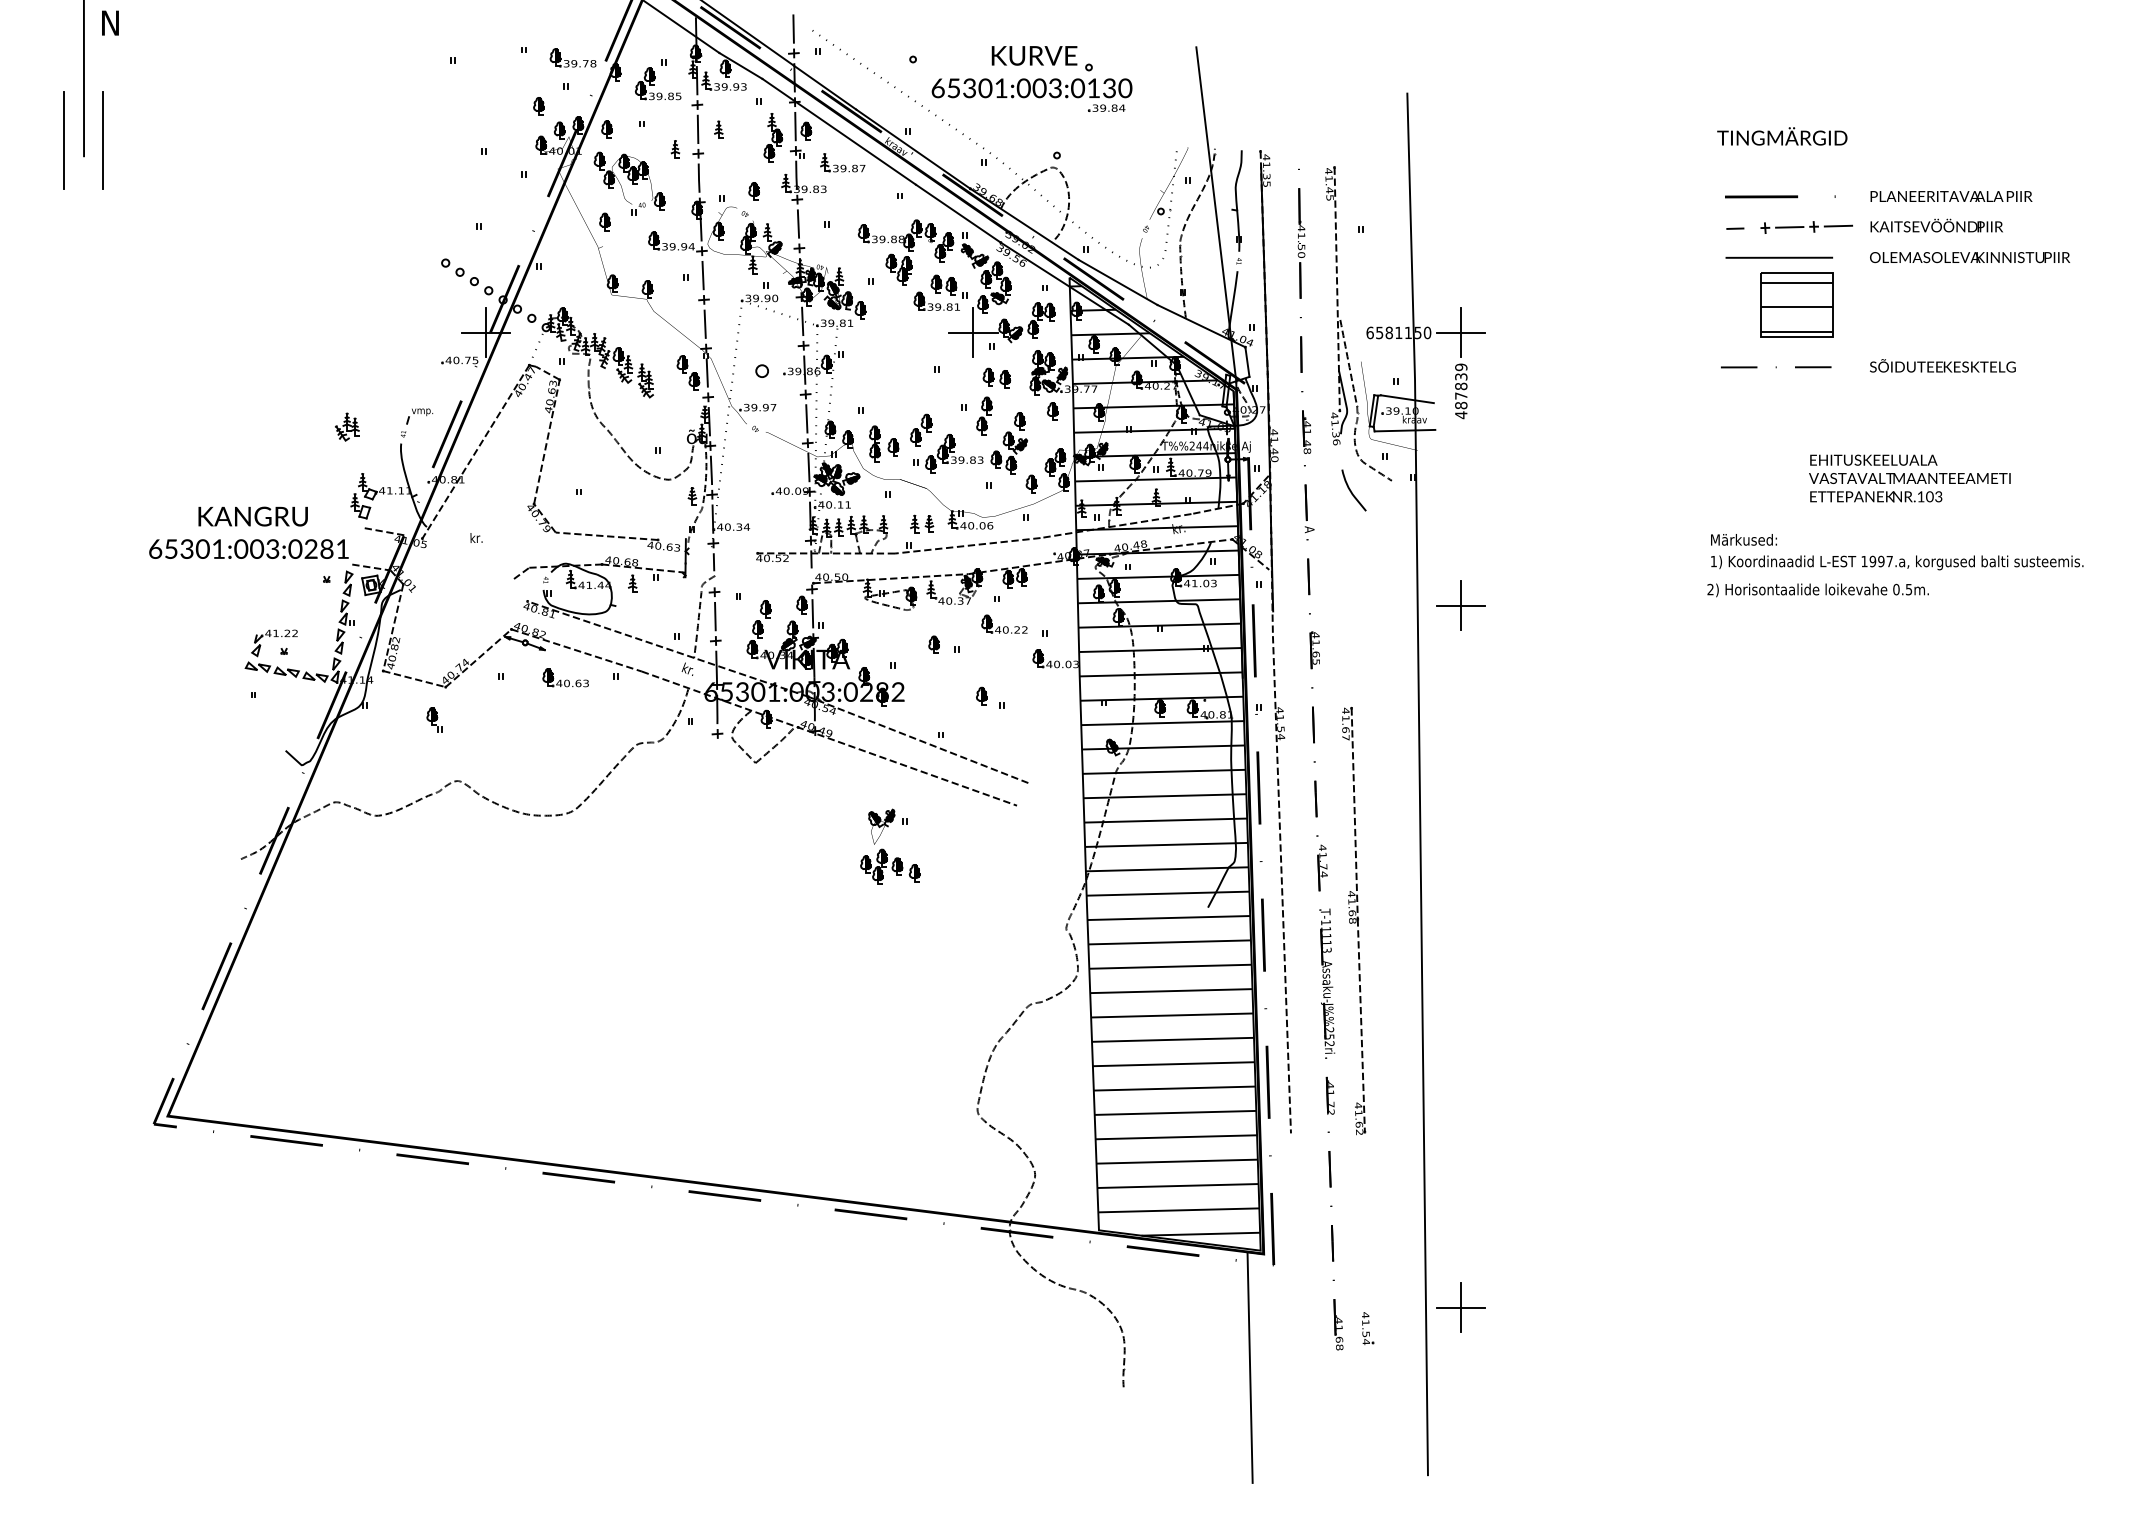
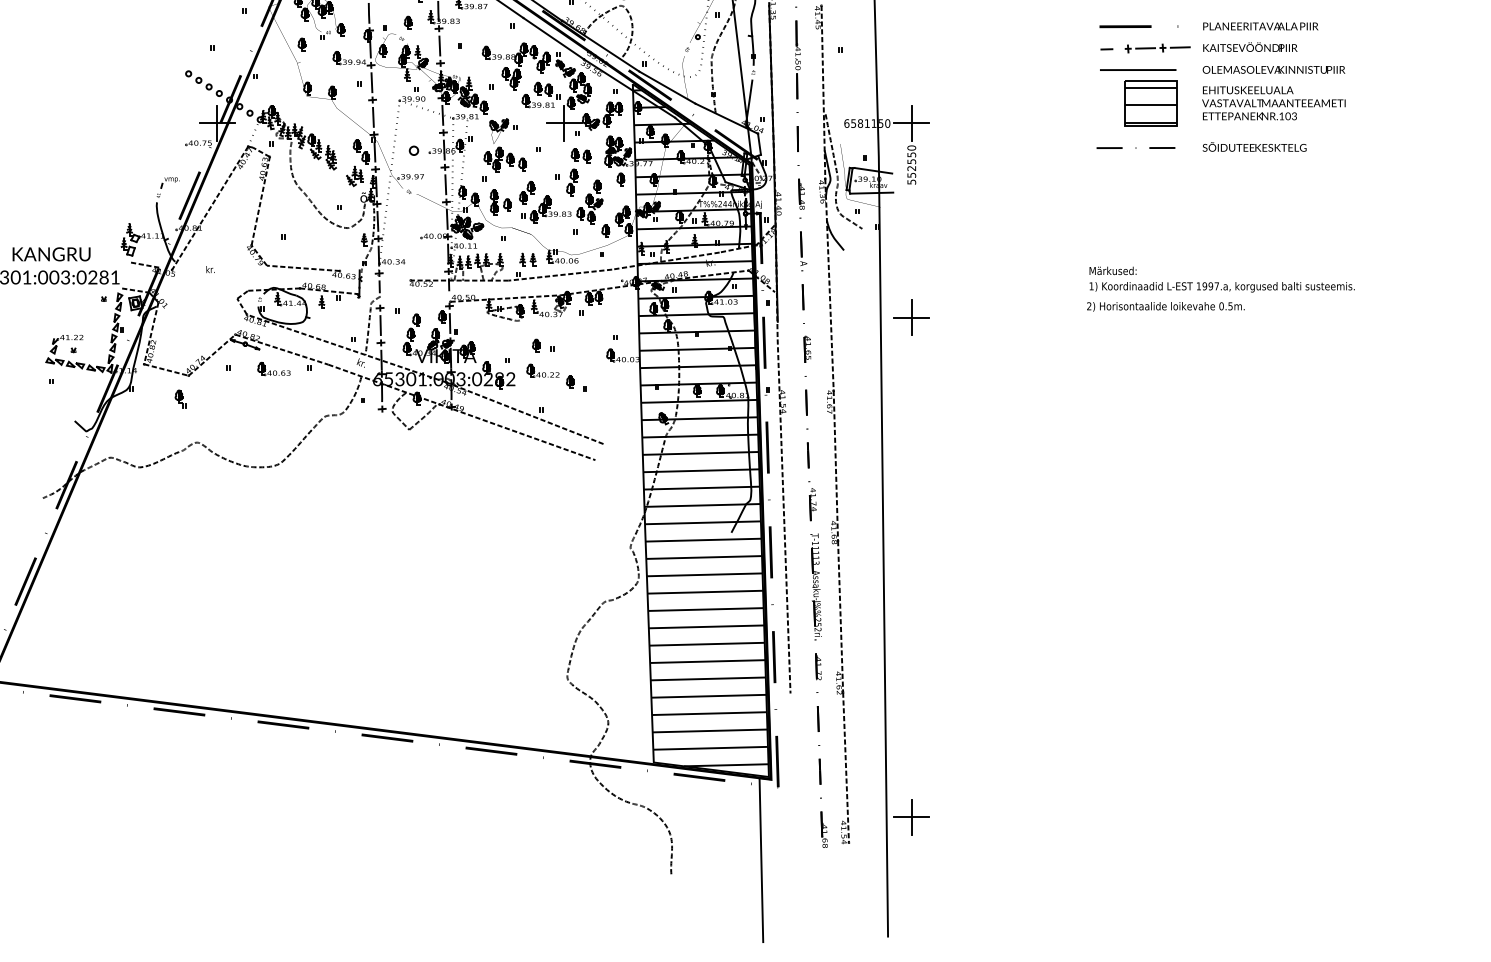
text: (1461, 391) -> (911, 165), 487839 -> 552550
part: (347, 426) -> (355, 175), moved
text: (1909, 478) -> (1273, 103), moved
line: (1345, 559) -> (829, 284), added
line: (520, 590) -> (241, 306), added
part: (1004, 623) -> (543, 370), moved
part: (885, 850) -> (501, 148), moved
line: (1368, 1237) -> (845, 767), added

